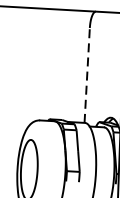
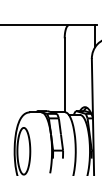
line: (86, 75) -> (64, 75), dashed -> solid

